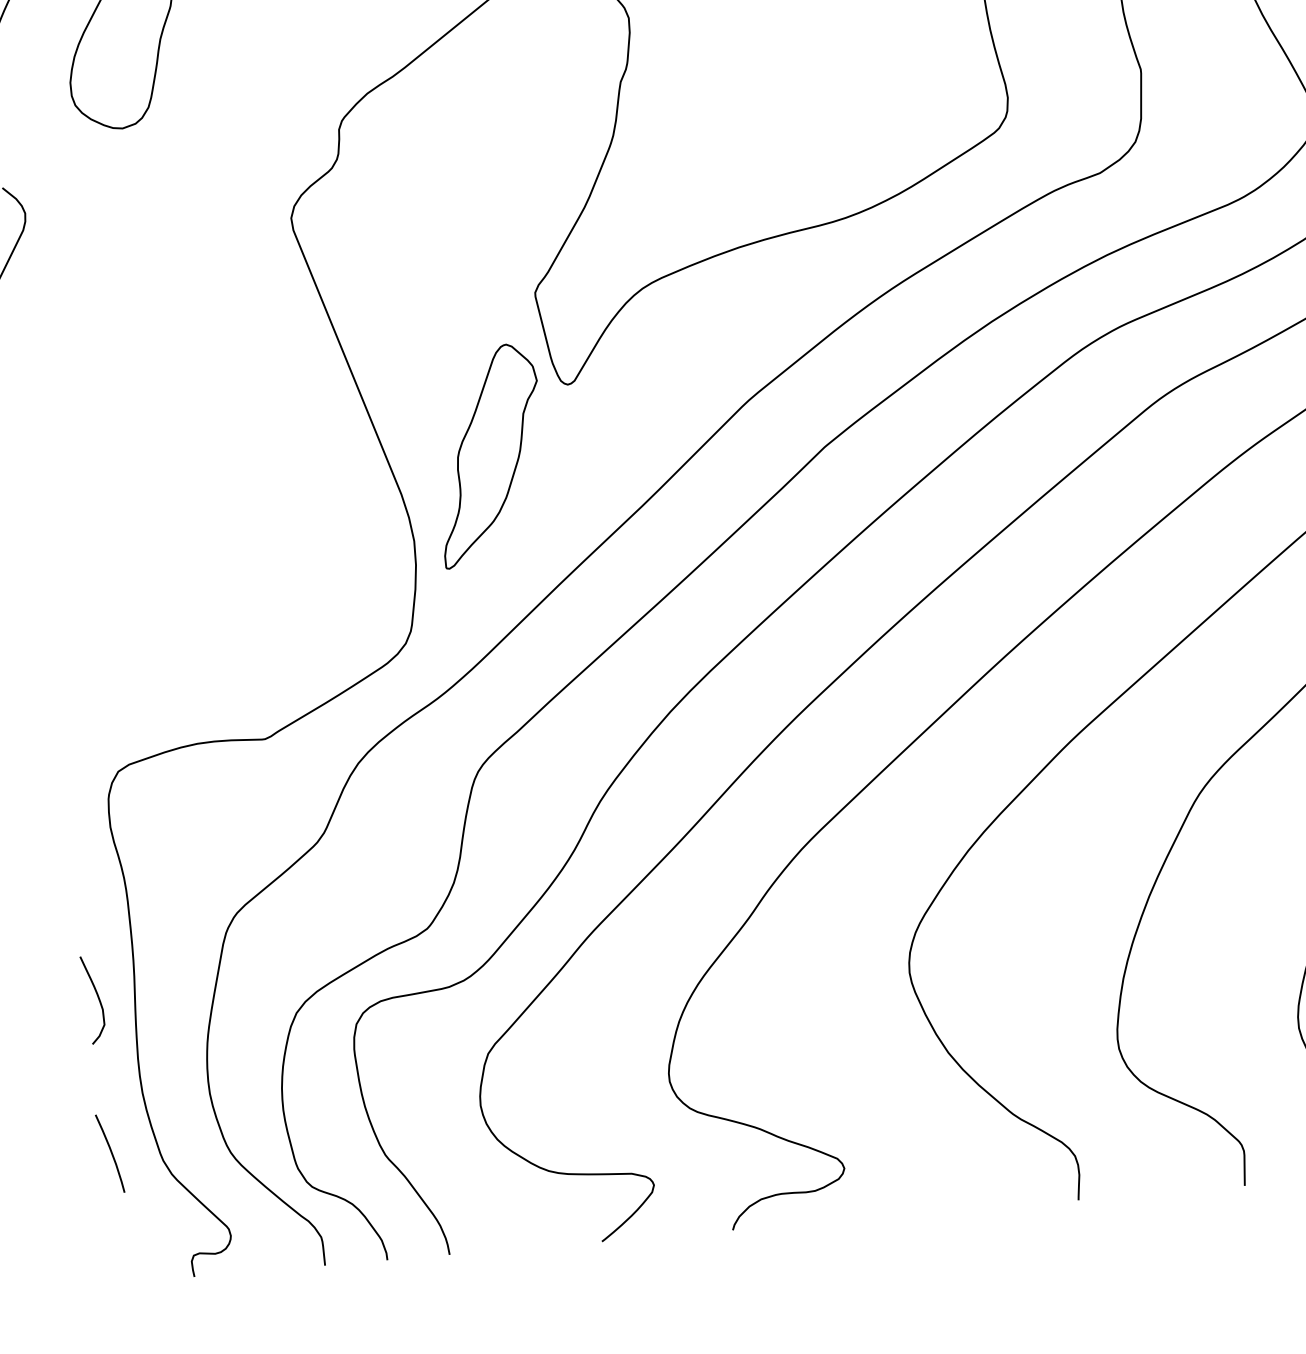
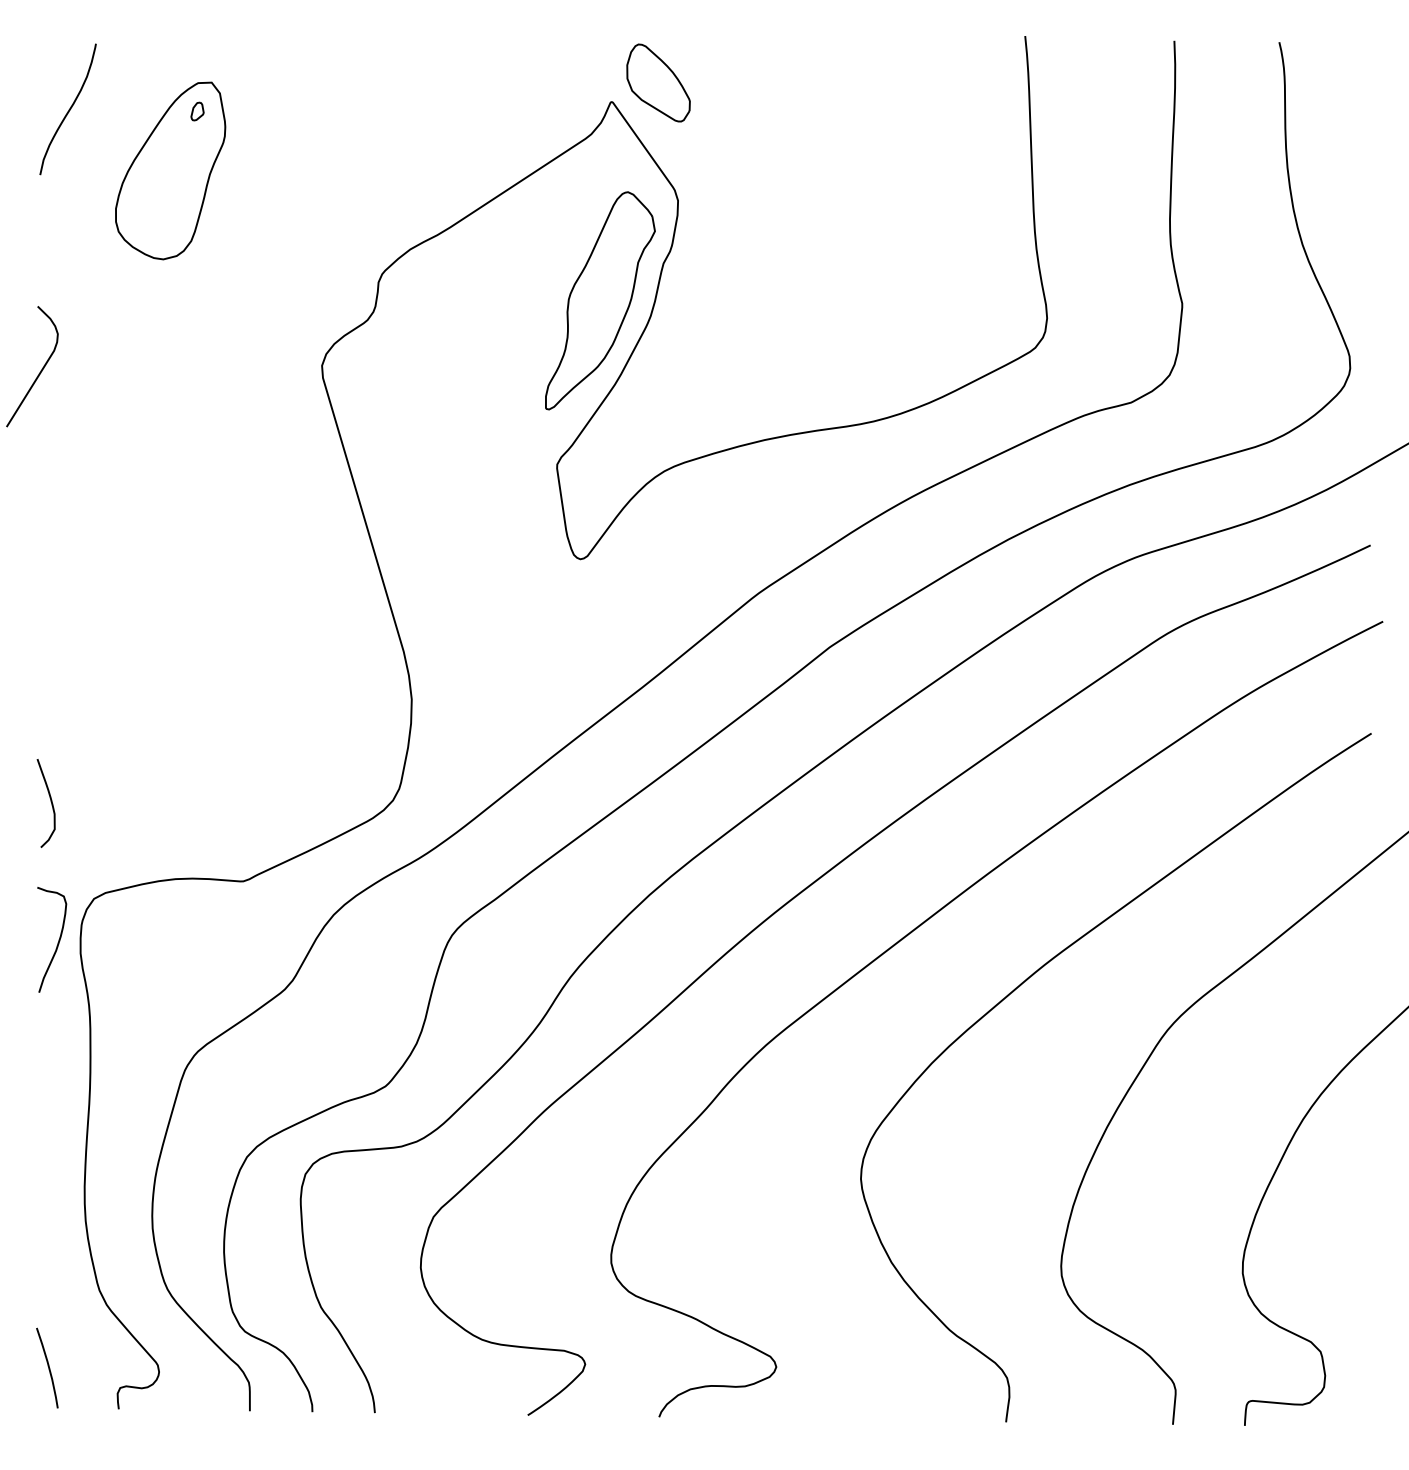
part: (489, 455) -> (600, 300), moved
curve: (86, 818) -> (57, 942), added
curve: (97, 997) -> (50, 801), moved
curve: (110, 1152) -> (47, 1366), moved

